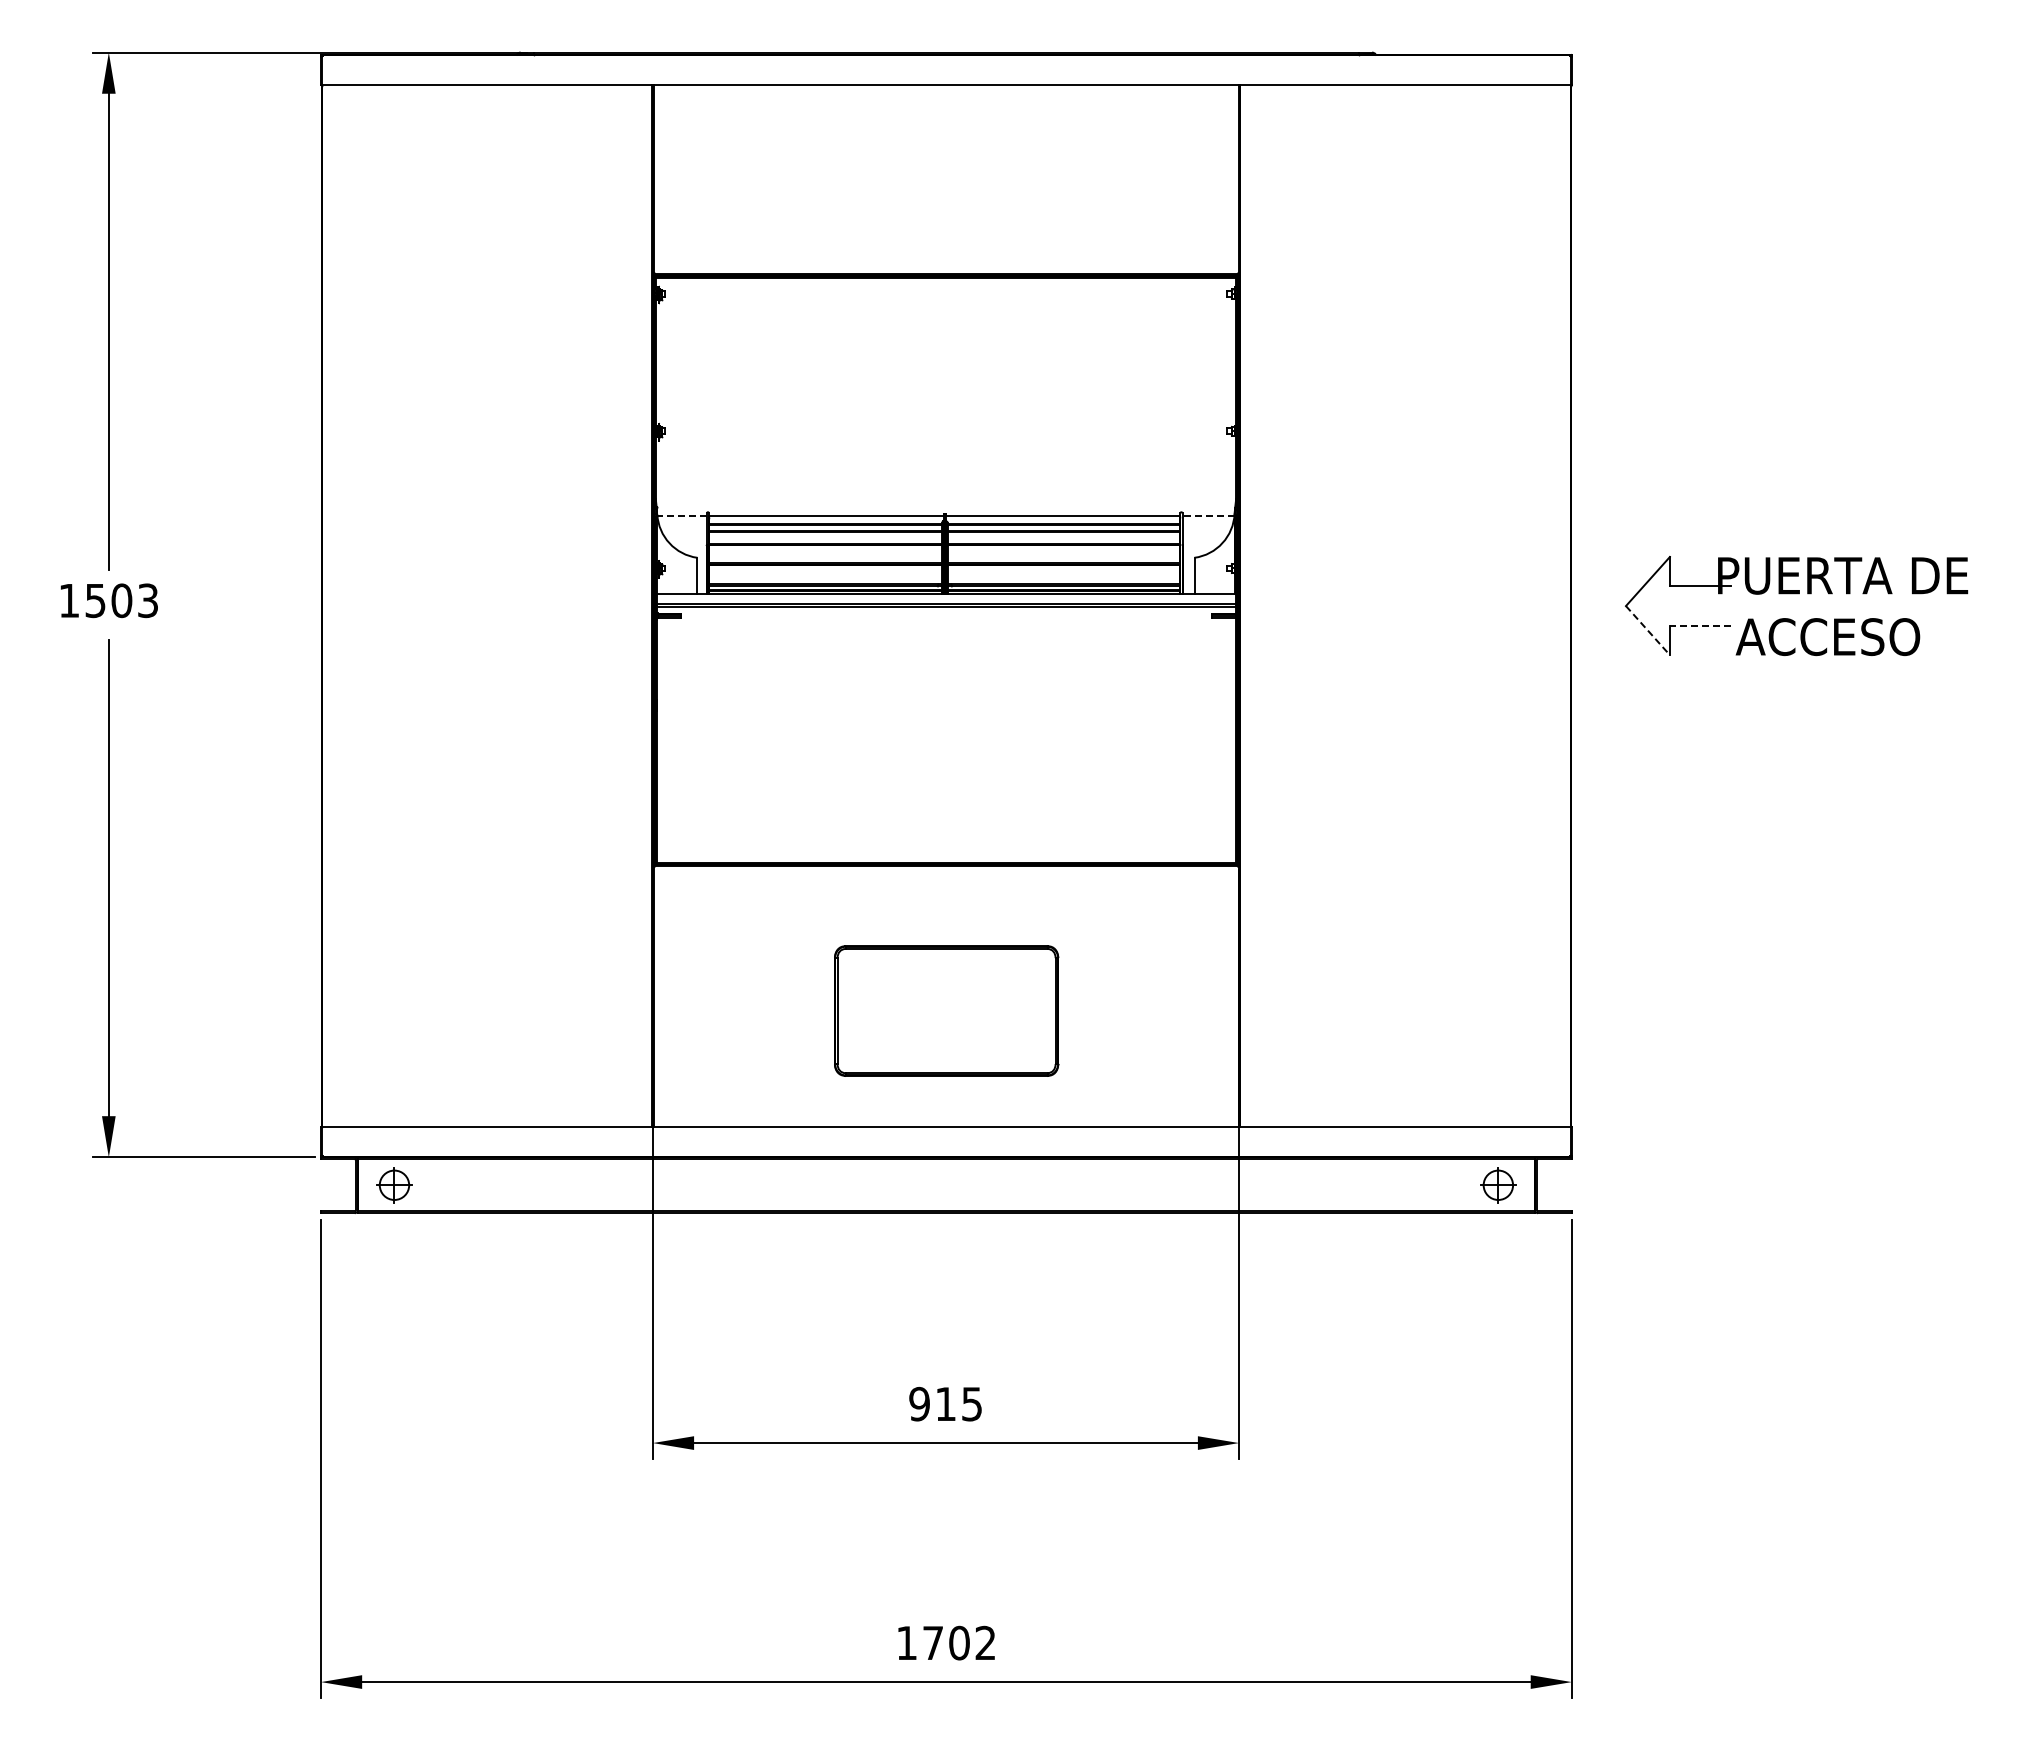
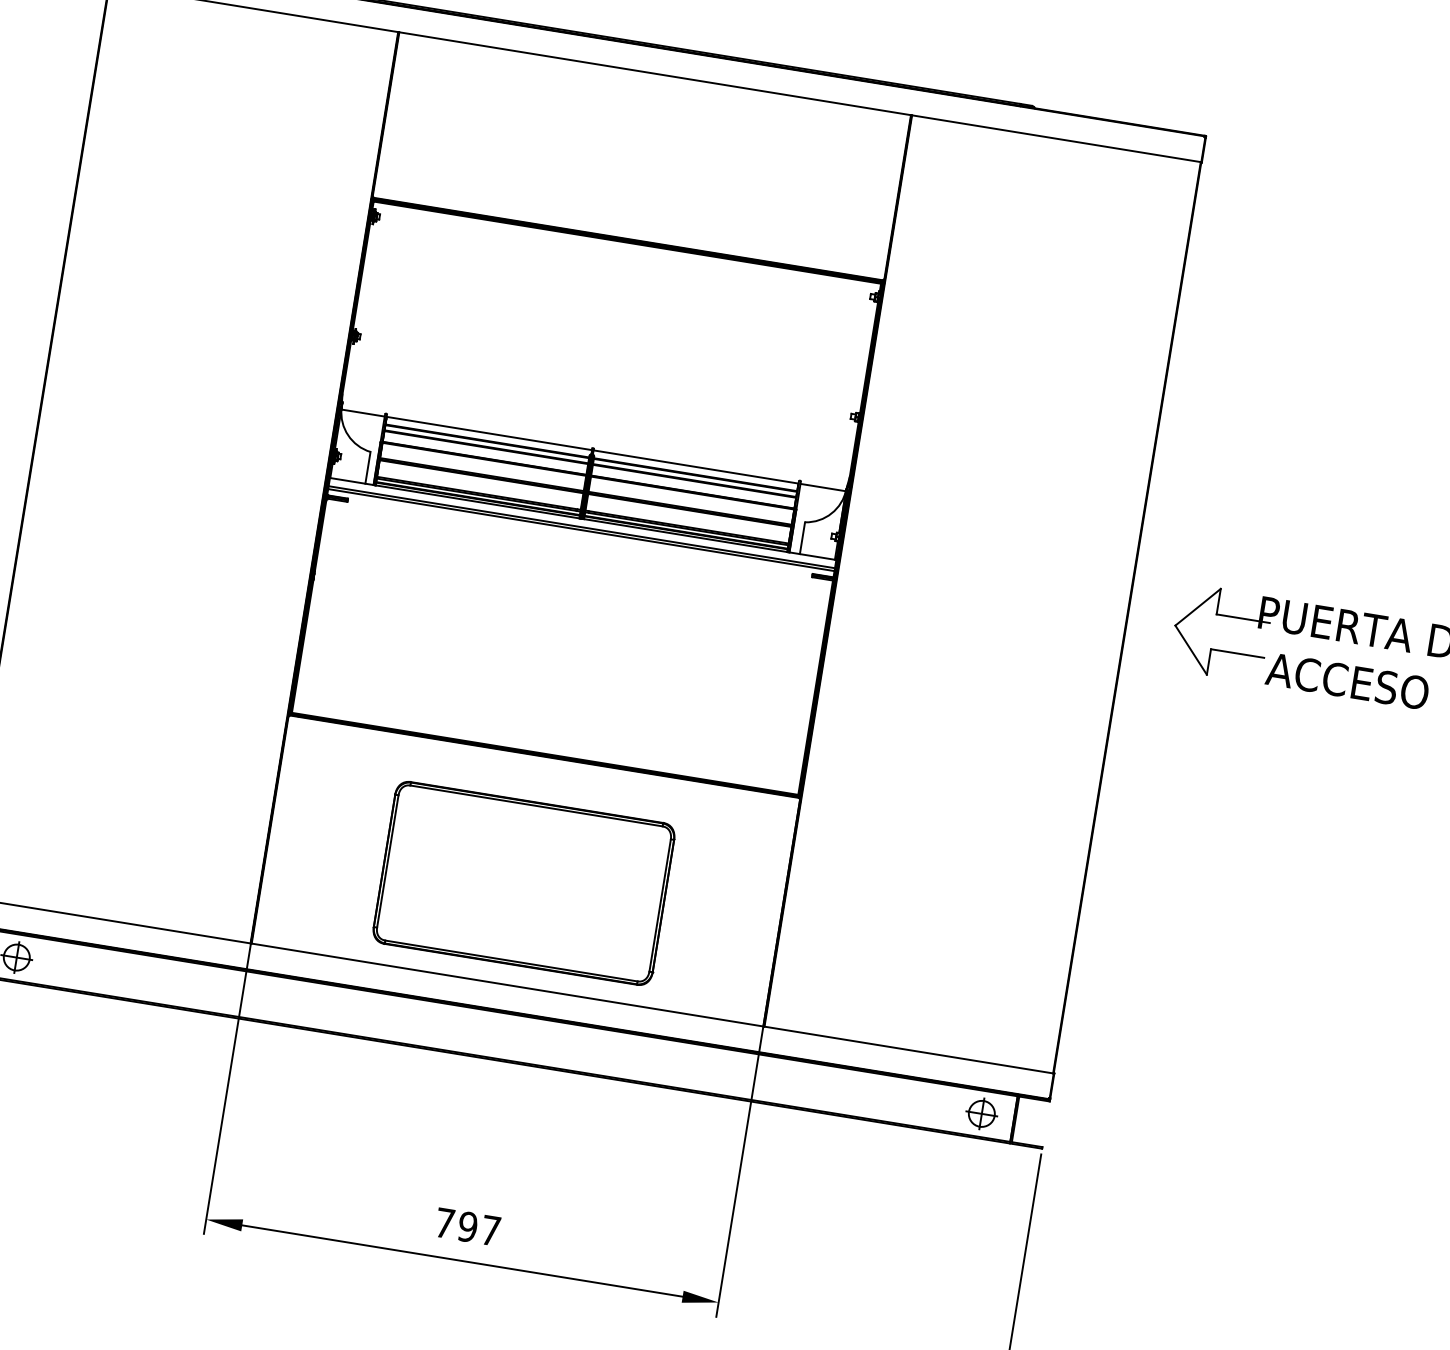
line: (682, 515) -> (363, 412), dashed -> solid
line: (1208, 515) -> (823, 487), dashed -> solid
line: (1699, 625) -> (1236, 653), dashed -> solid
line: (1647, 630) -> (1190, 650), dashed -> solid
part: (946, 1010) -> (524, 882), size x1.43
text: (945, 1403) -> (467, 1226), 915 -> 797

